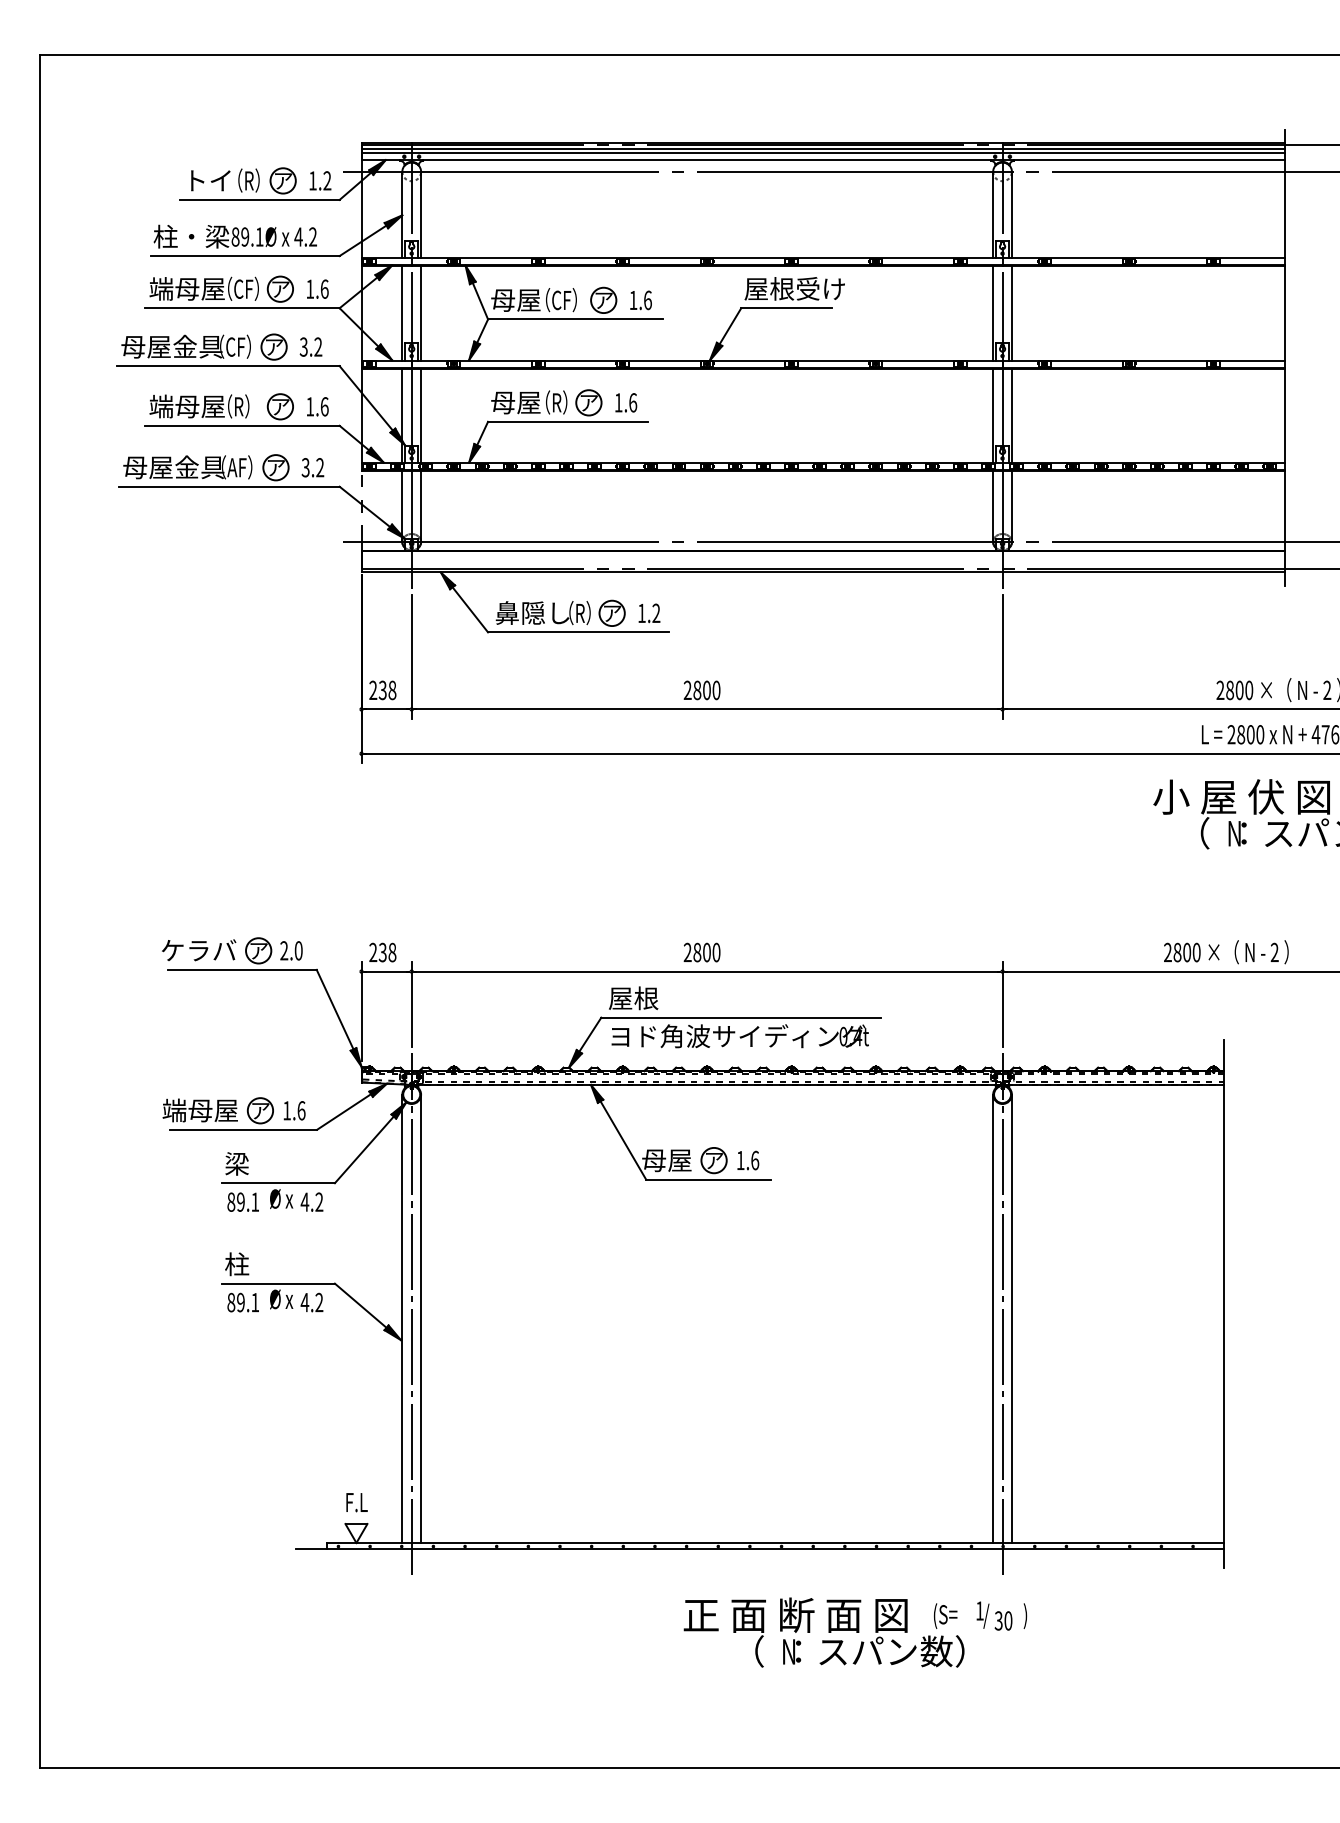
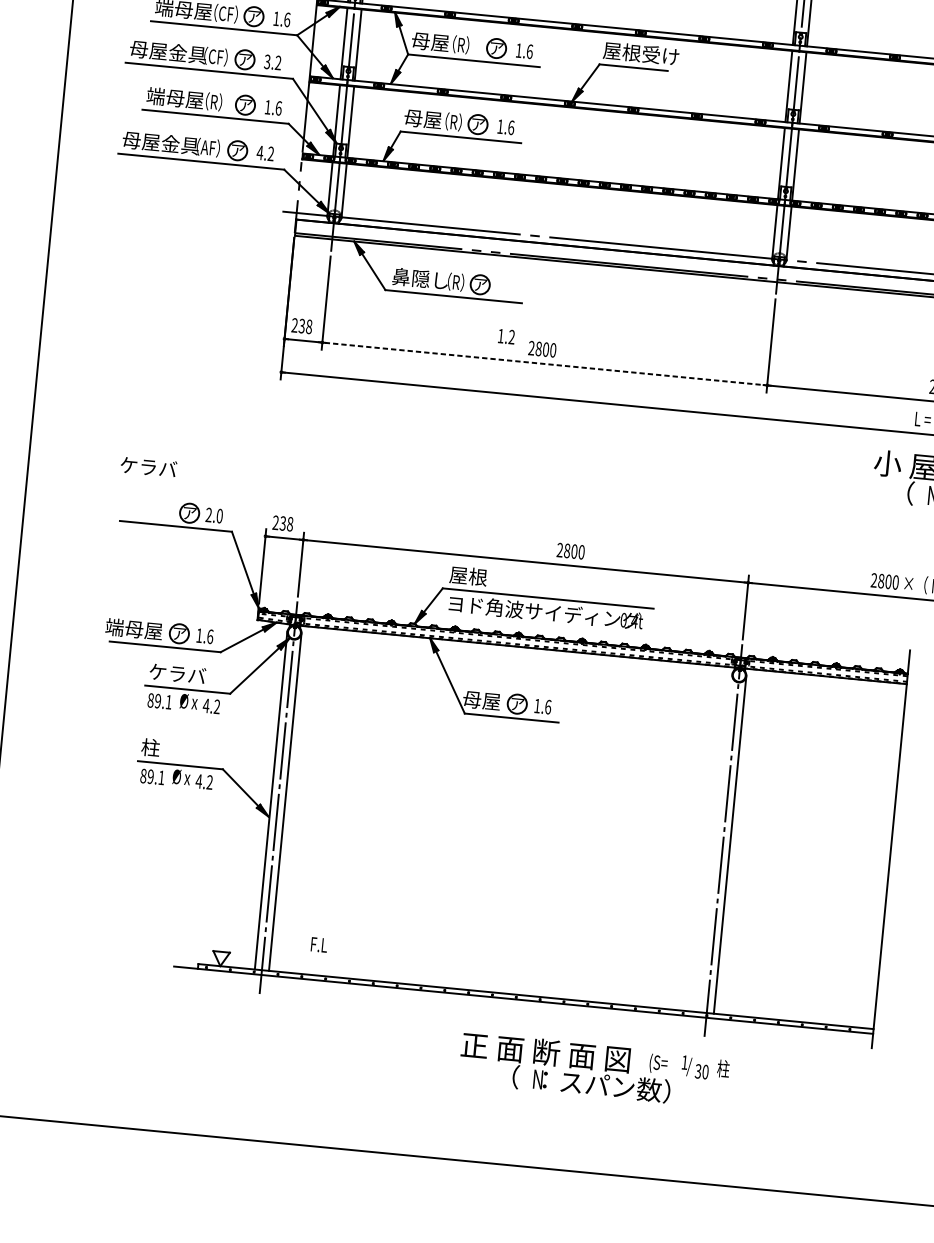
text: (564, 300) -> (467, 45), （CF） -> （R）
text: (305, 467) -> (259, 152), 3.2 -> 4.2
text: (649, 613) -> (506, 336), moved
line: (707, 709) -> (545, 364), solid -> dashed
text: (199, 950) -> (149, 467), moved
text: (701, 952) -> (570, 551), moved
text: (262, 1163) -> (177, 673), 梁 -> ケラバ
line: (993, 1318) -> (716, 843), removed
text: (356, 1502) -> (318, 944), moved
text: (1031, 1615) -> (723, 1069), ) -> 柱

